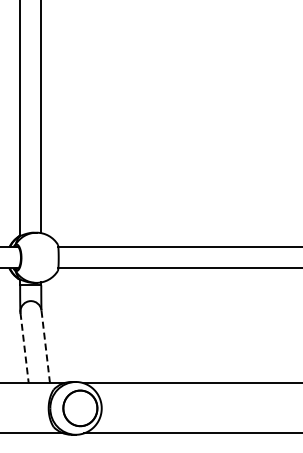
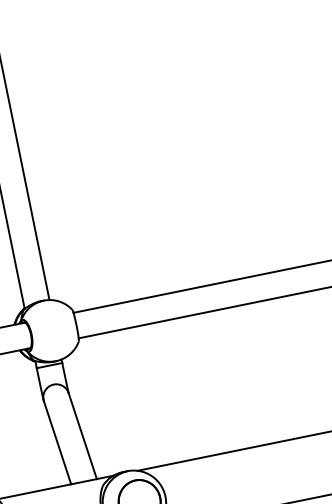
line: (45, 346) -> (82, 435), dashed -> solid
line: (24, 348) -> (57, 443), dashed -> solid

